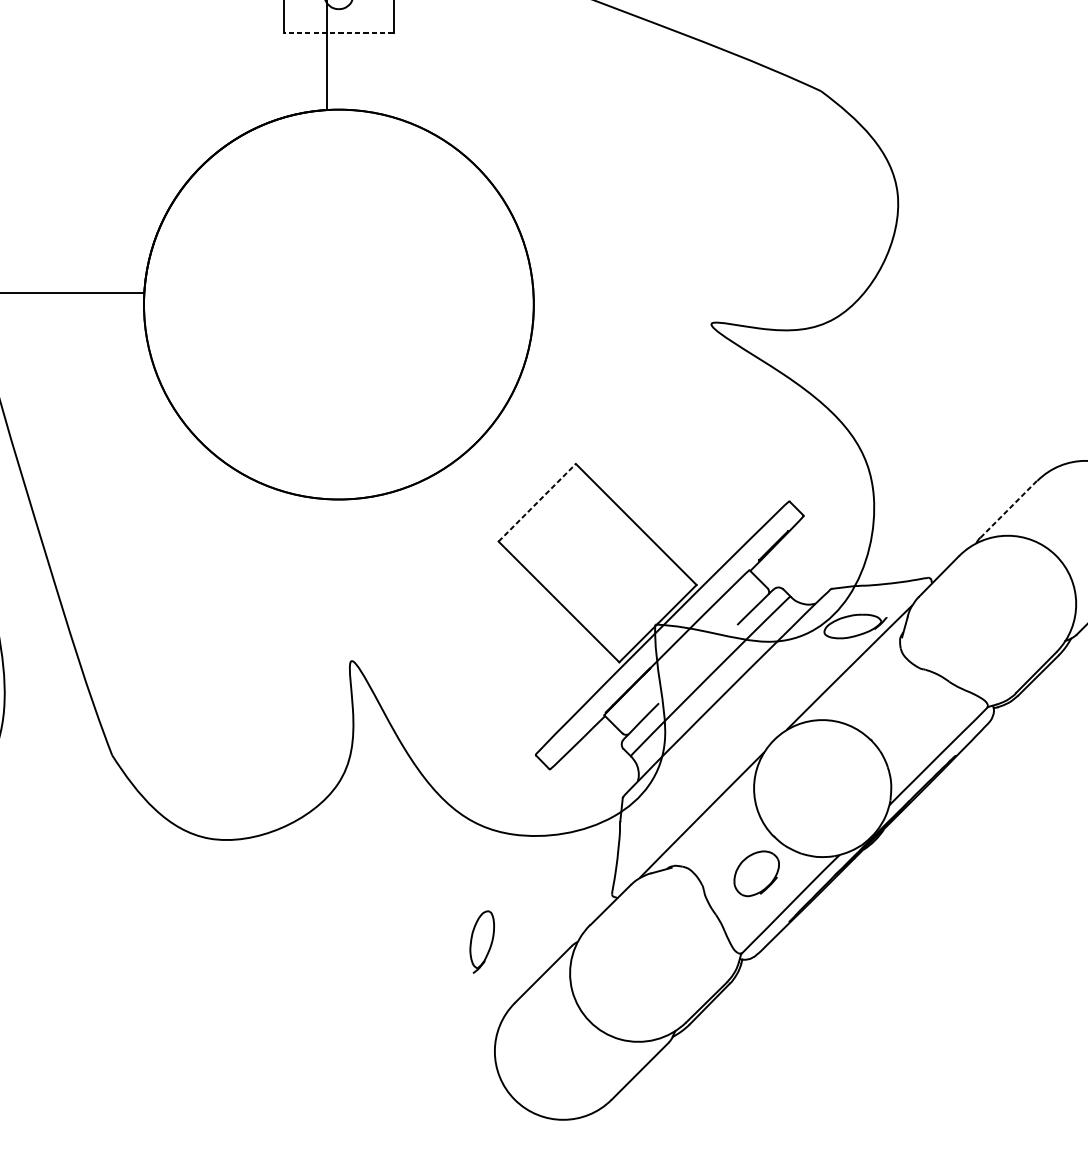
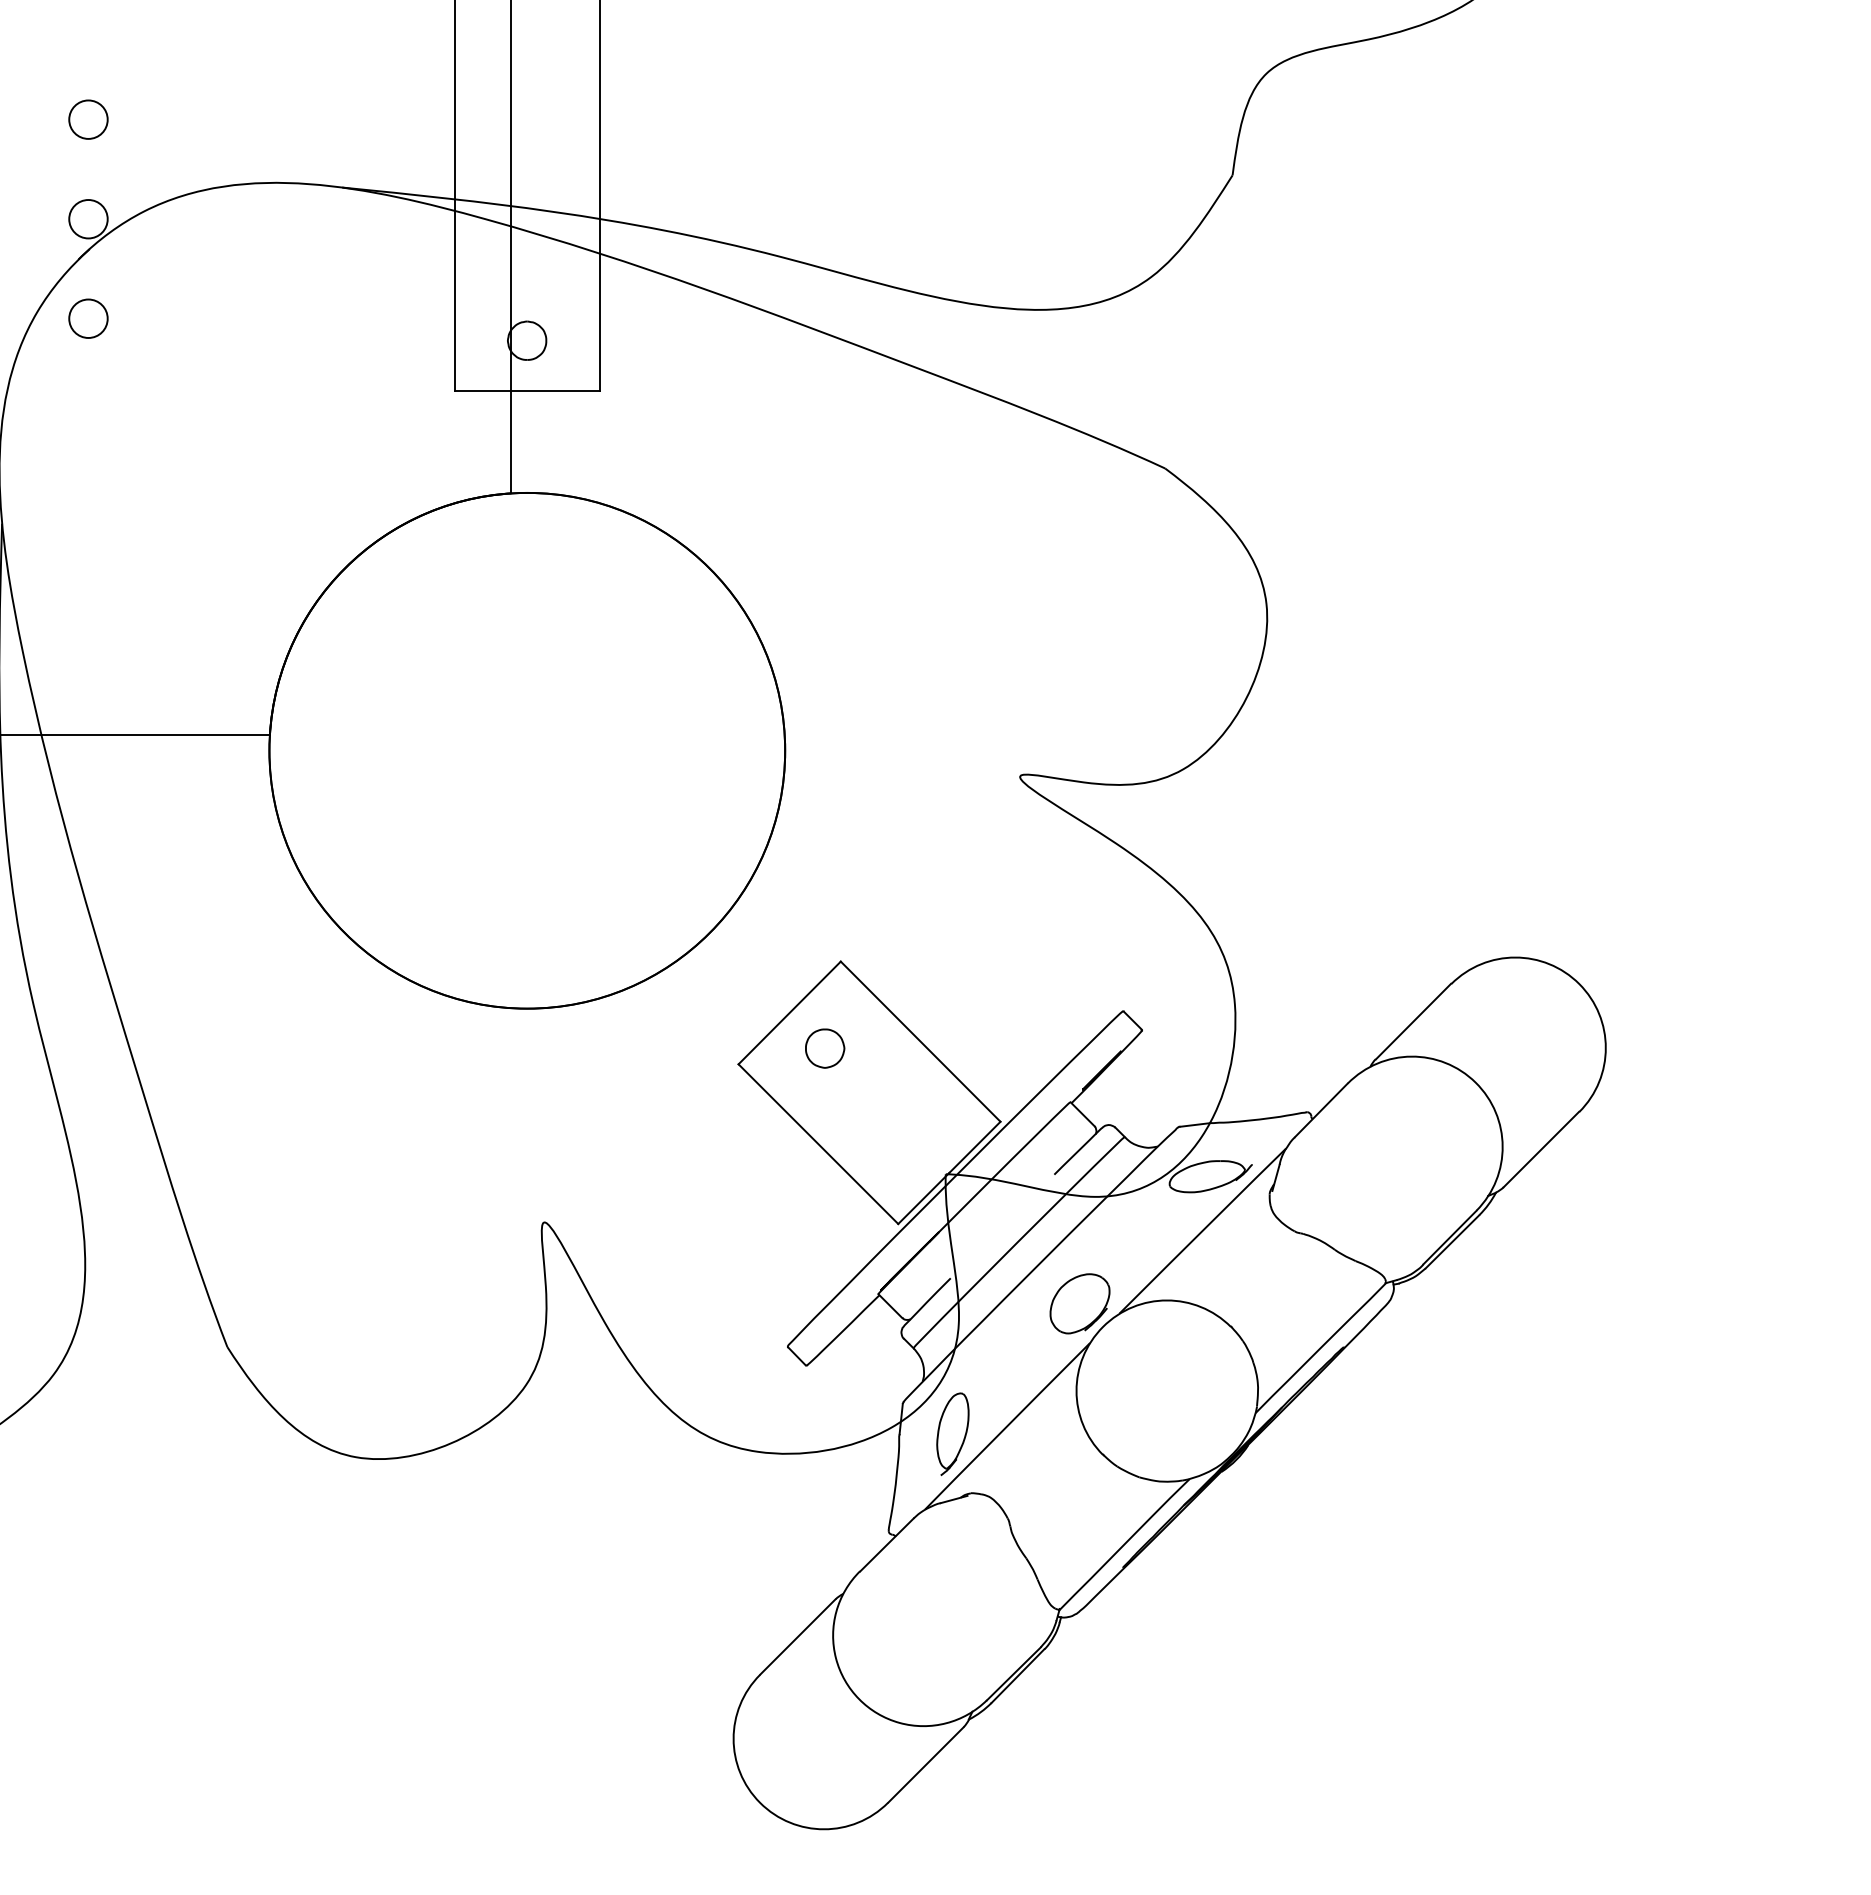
line: (338, 33) -> (526, 391), dashed -> solid
line: (537, 502) -> (790, 1012), dashed -> solid
line: (1008, 509) -> (1413, 1021), dashed -> solid
part: (564, 529) -> (825, 1048), added
part: (756, 873) -> (1079, 1303), moved
part: (481, 941) -> (952, 1433), moved

